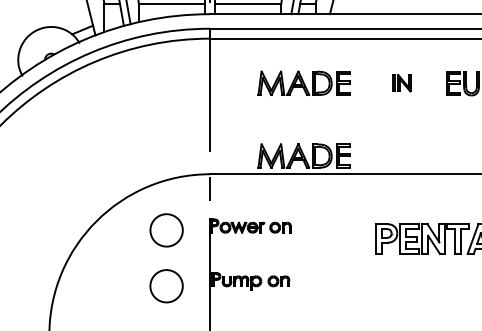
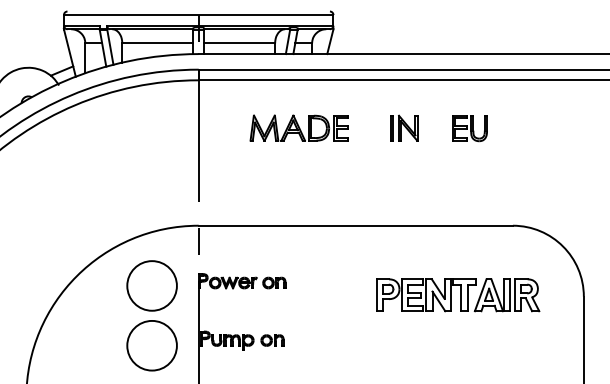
part: (401, 82) -> (404, 127), size x1.43
part: (303, 155) -> (298, 205), removed
circle: (166, 230) -> (151, 285), size x1.43
circle: (166, 285) -> (151, 345), size x1.43

